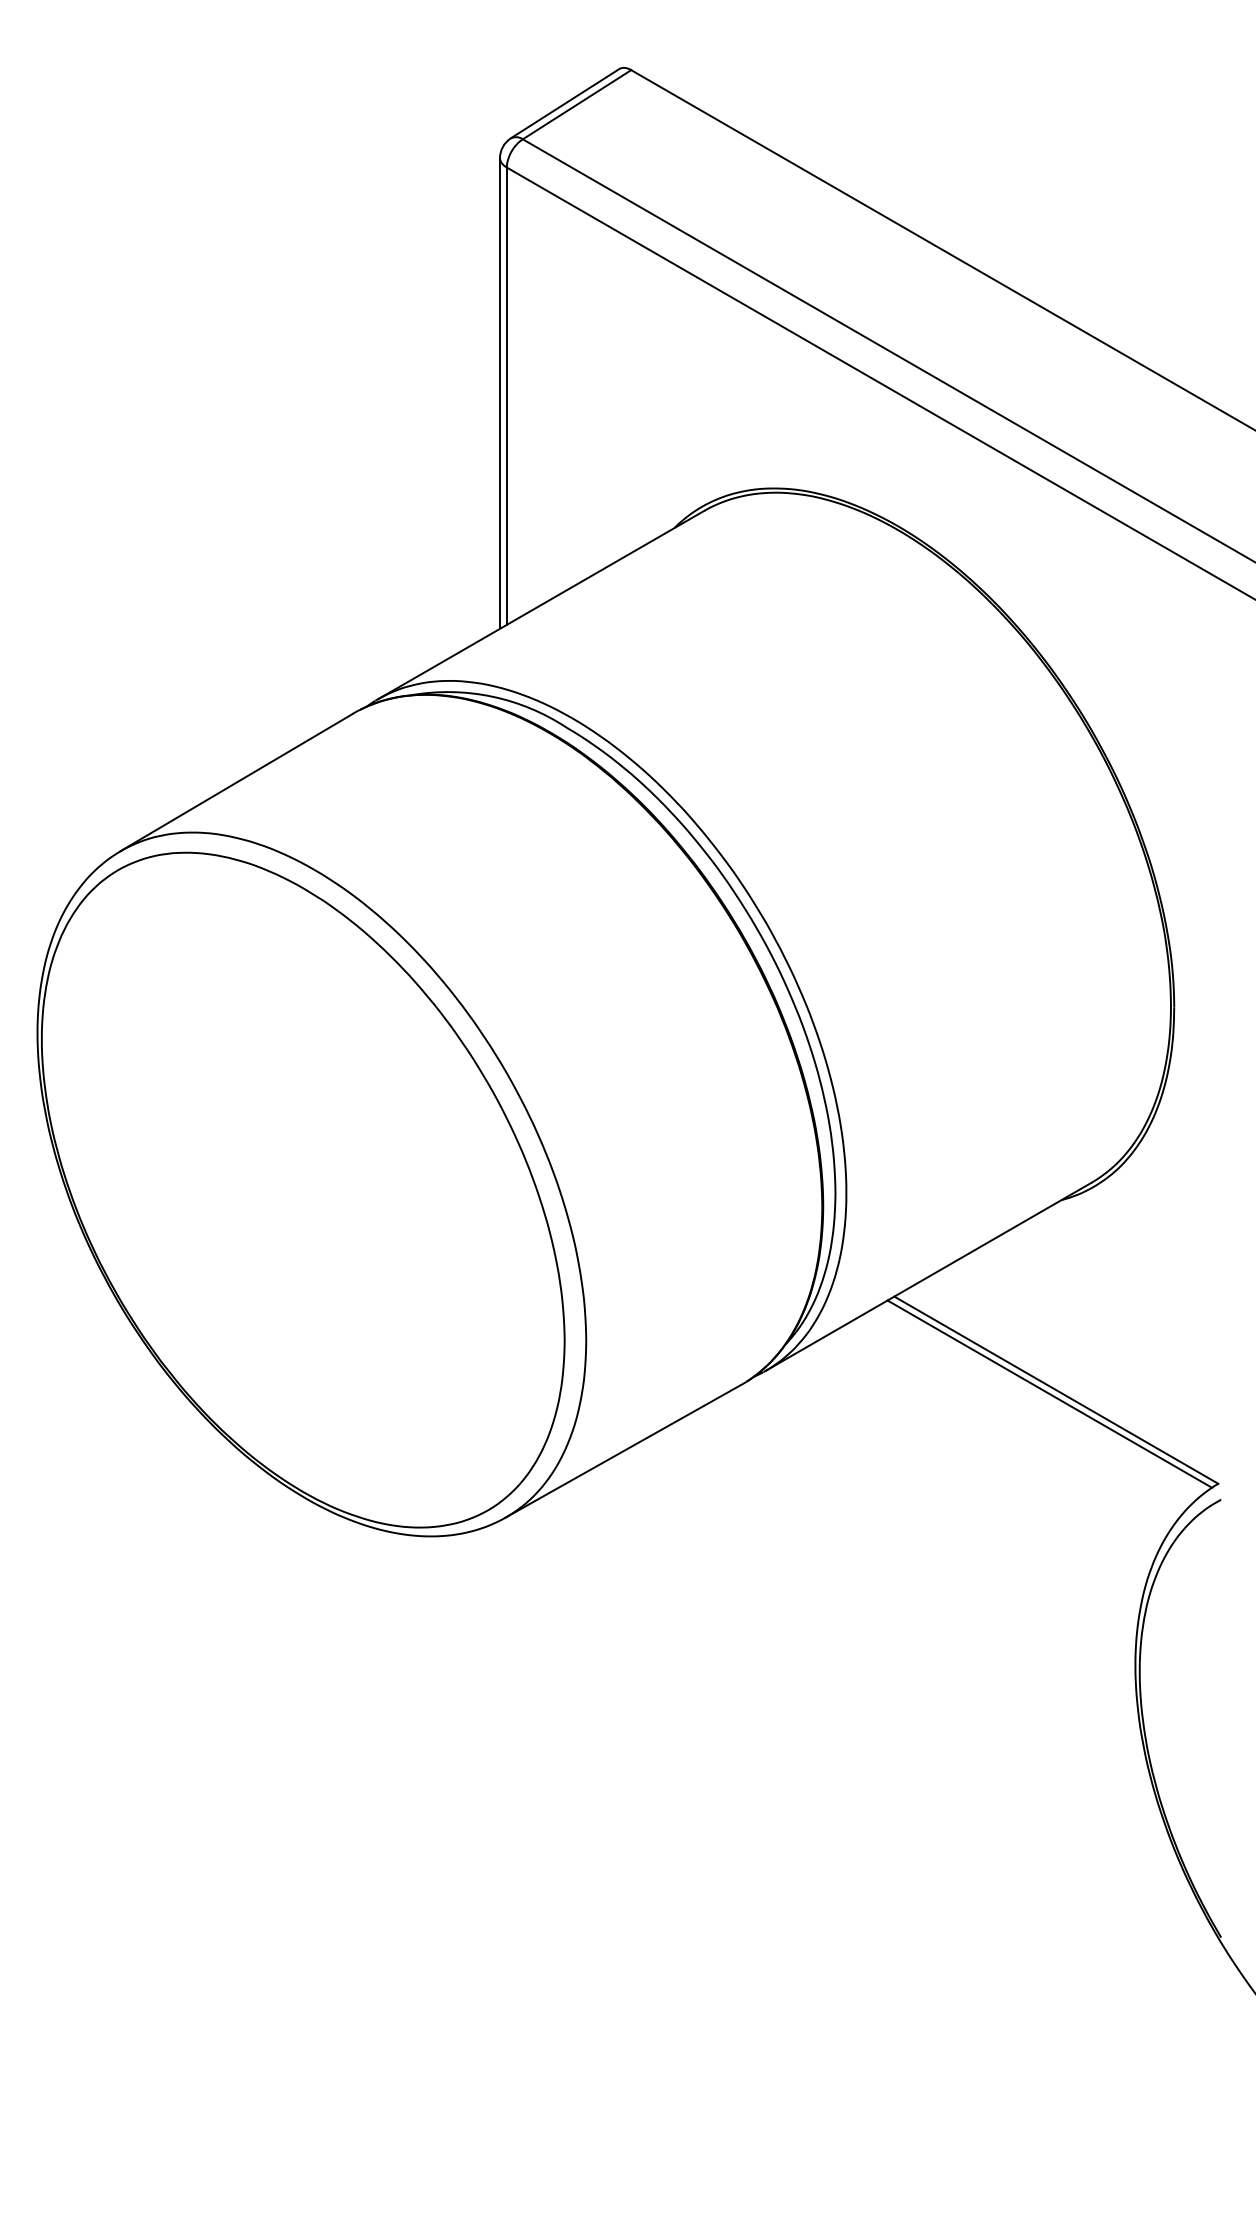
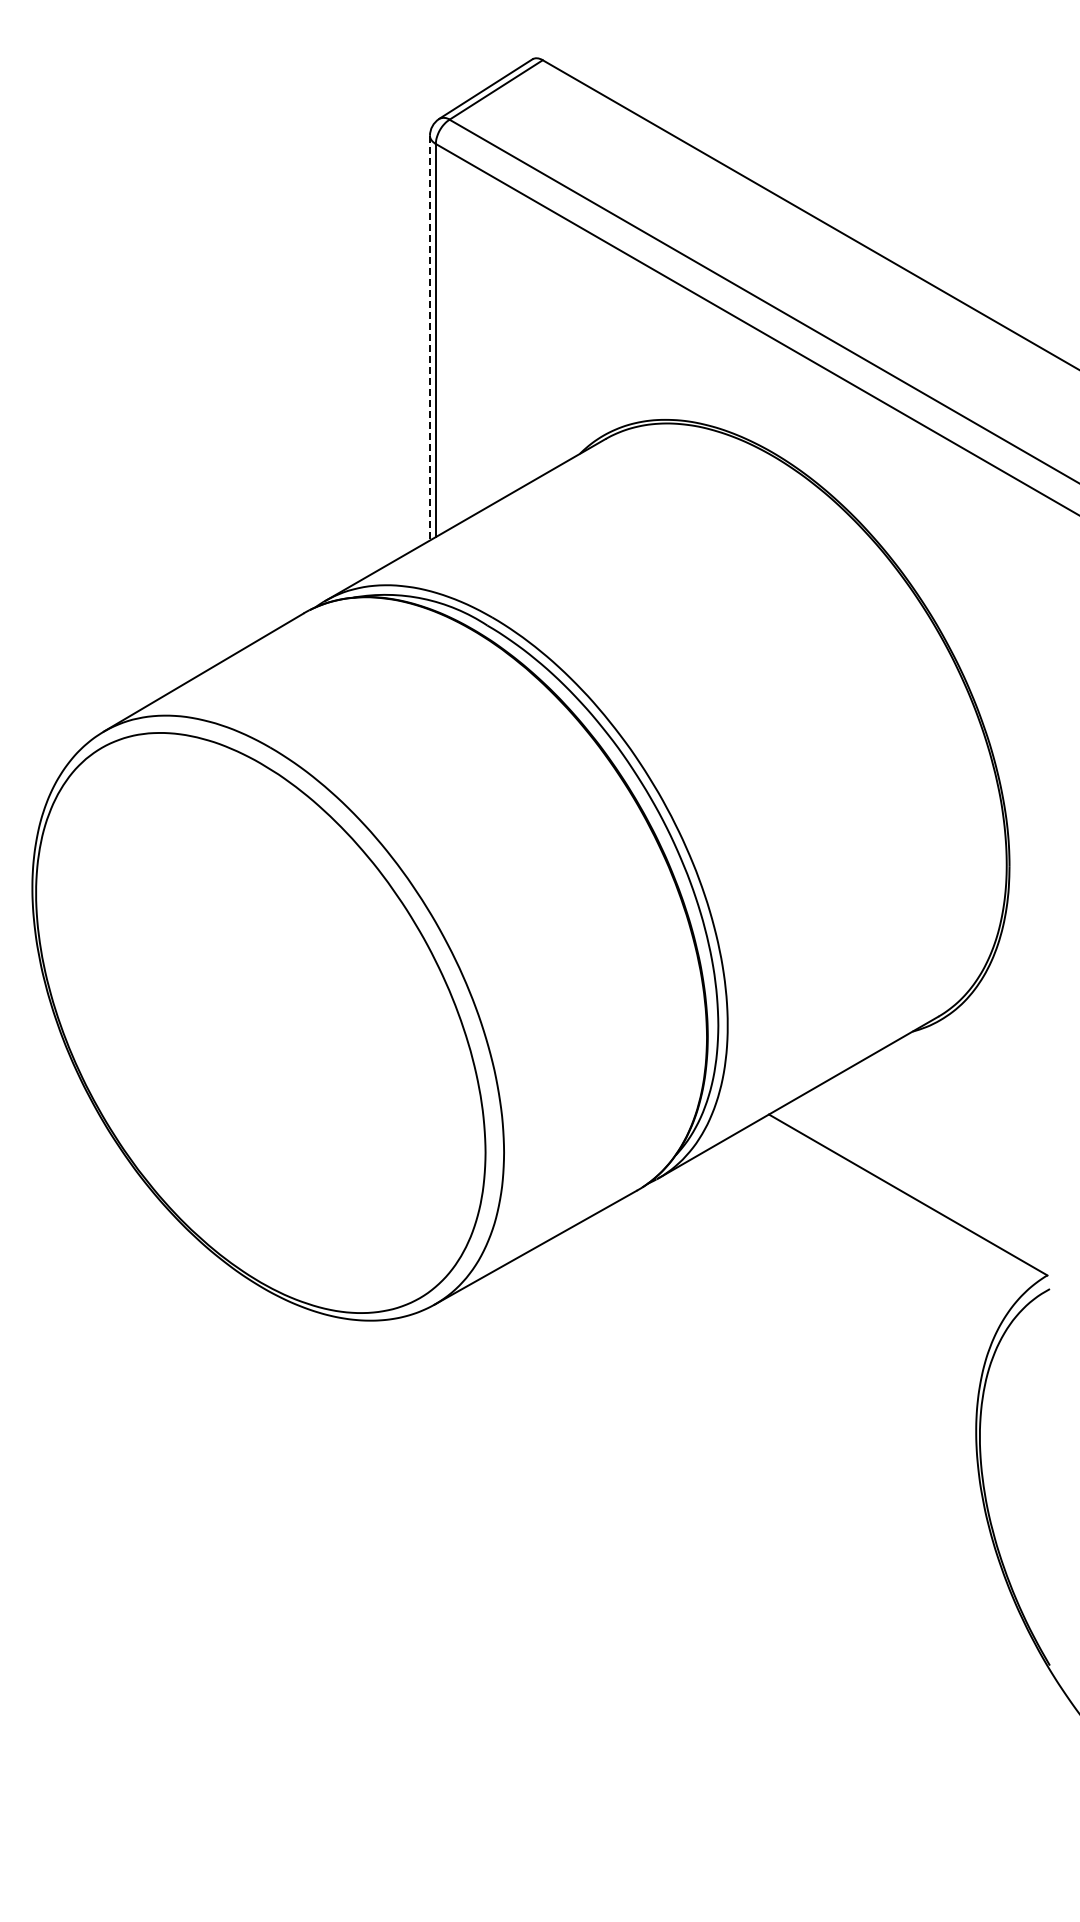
line: (499, 393) -> (429, 338), solid -> dashed
line: (1049, 1393) -> (902, 1197), removed

